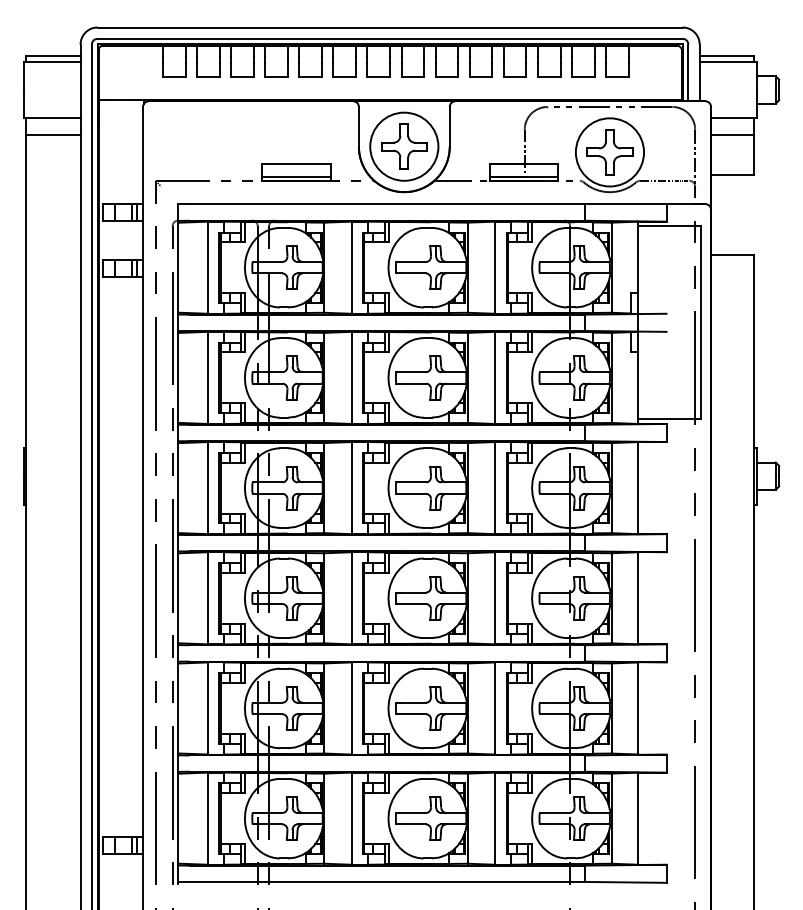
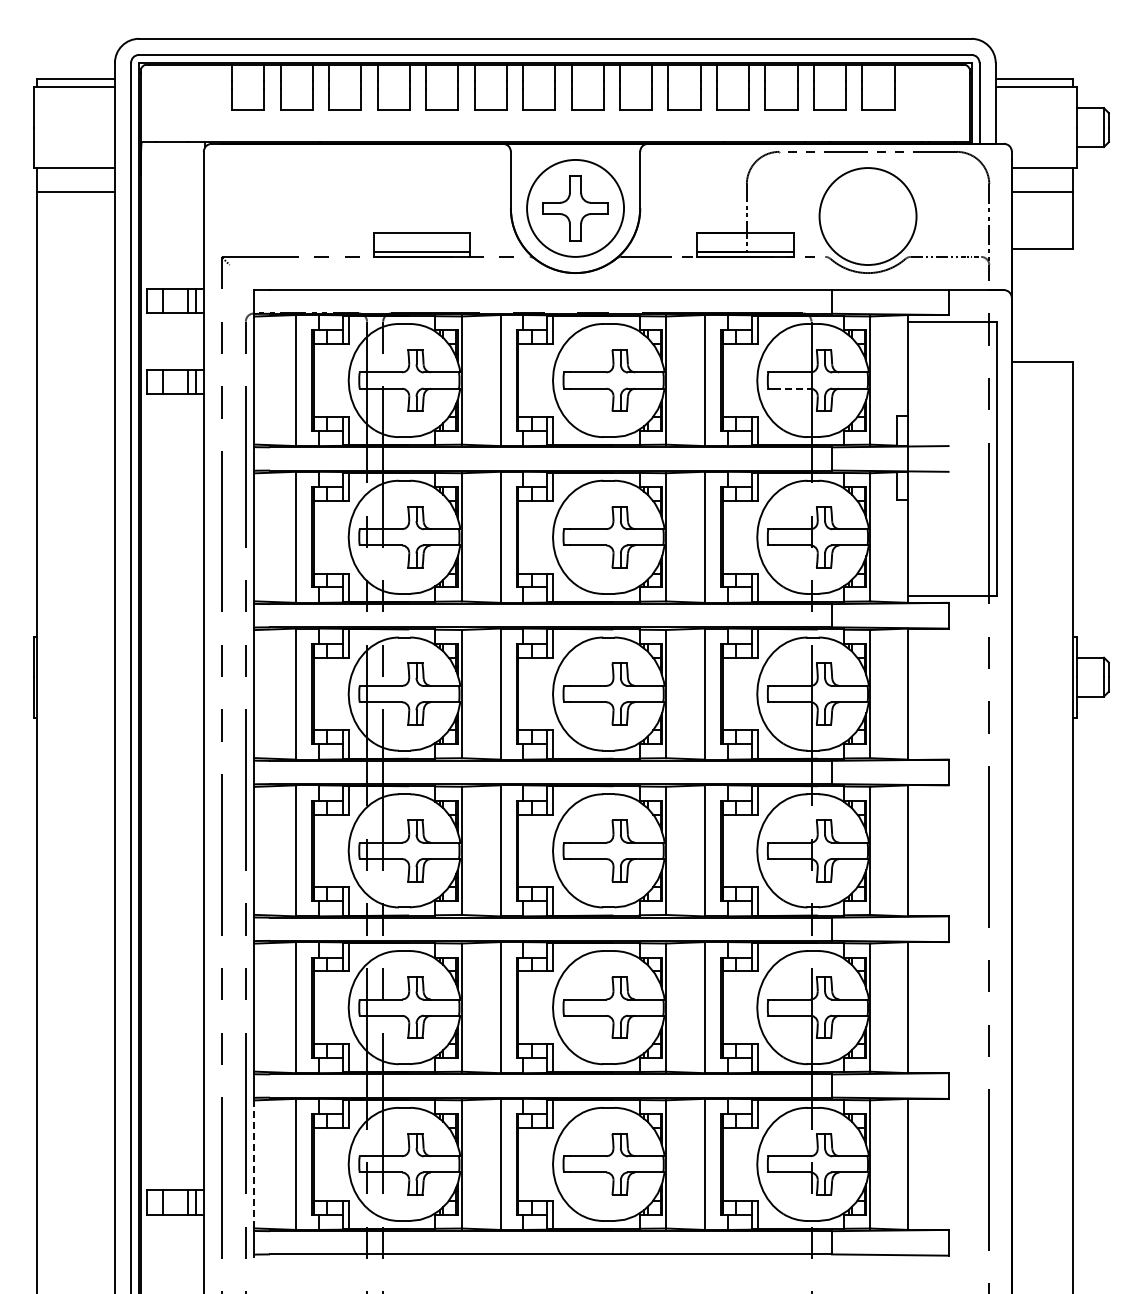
part: (609, 152) -> (867, 216), removed
line: (556, 273) -> (792, 388), solid -> dashed
line: (178, 818) -> (254, 1164), solid -> dashed

